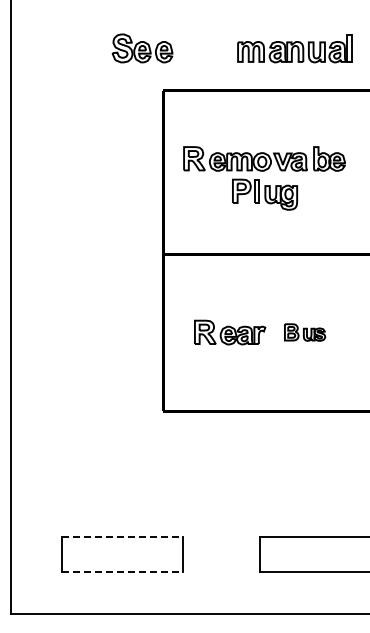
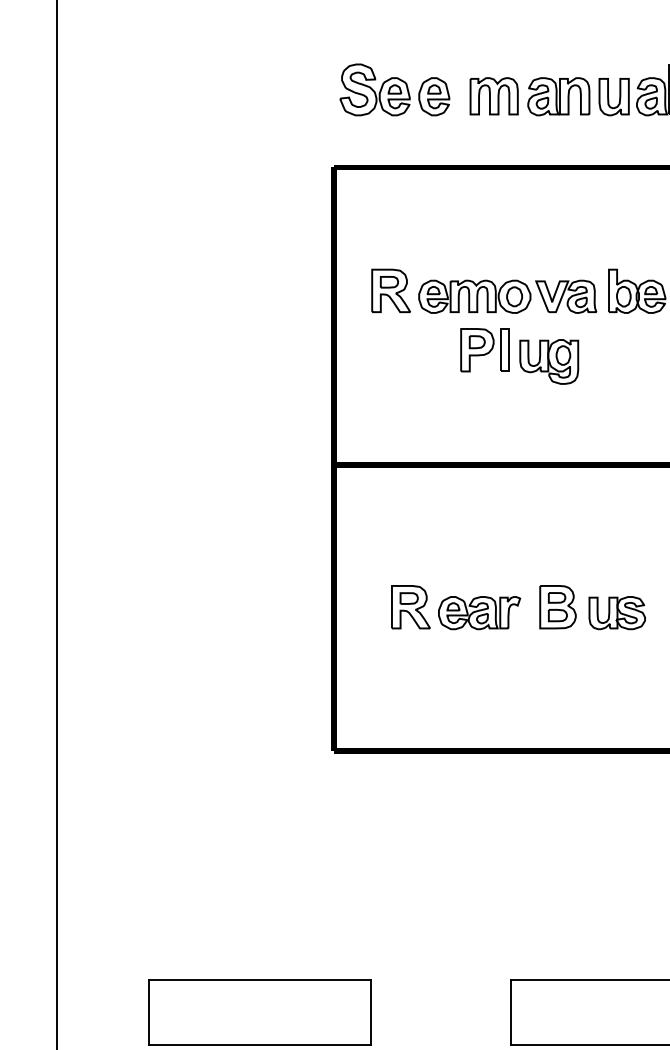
part: (142, 48) -> (394, 90), moved
part: (304, 332) -> (591, 607), size x1.43
line: (122, 537) -> (259, 980), dashed -> solid
line: (122, 572) -> (259, 1044), dashed -> solid

